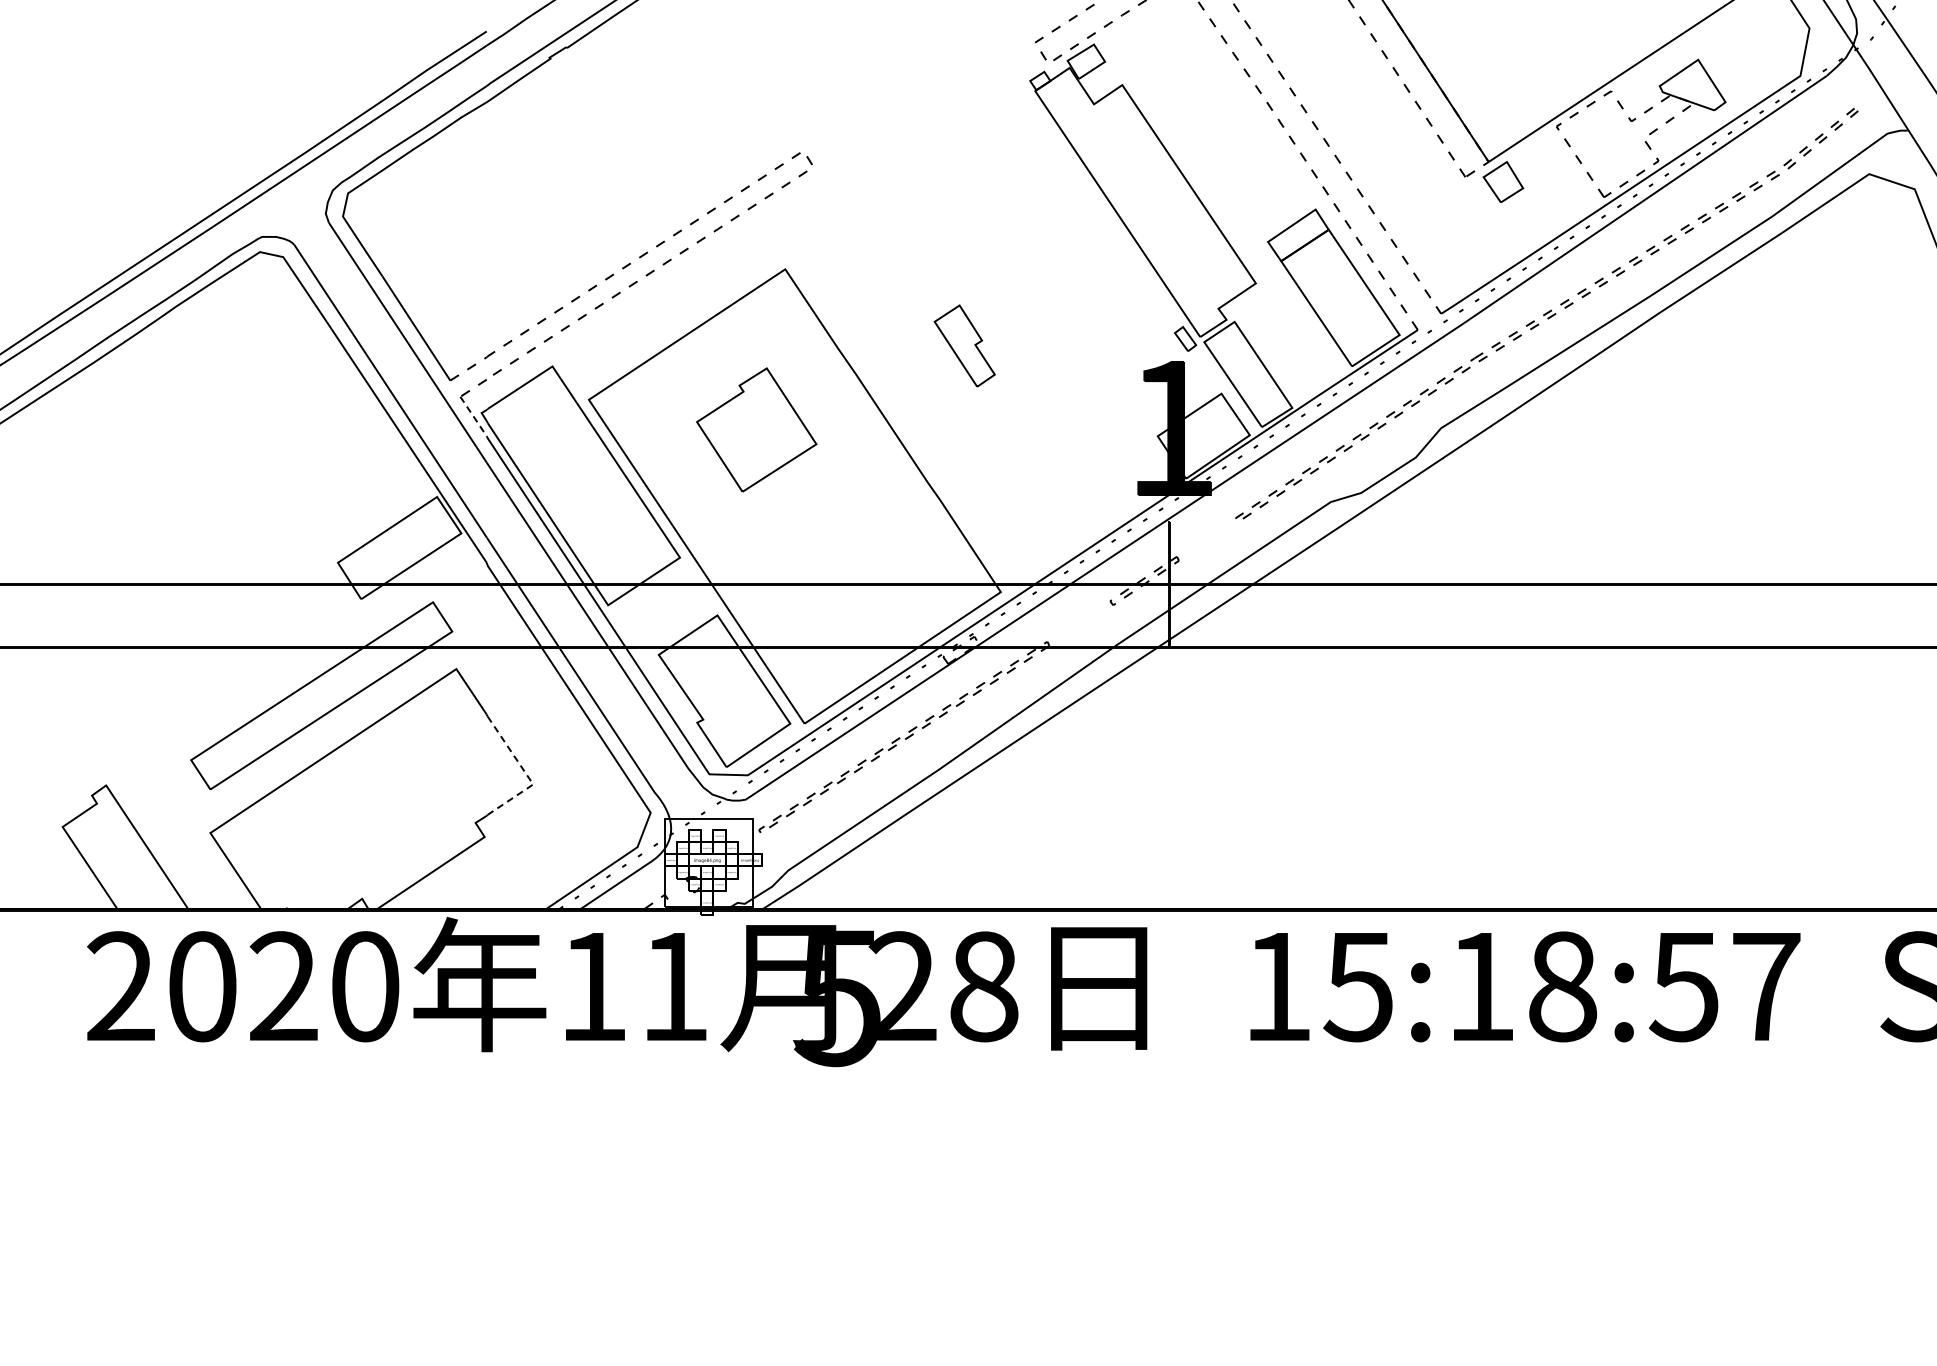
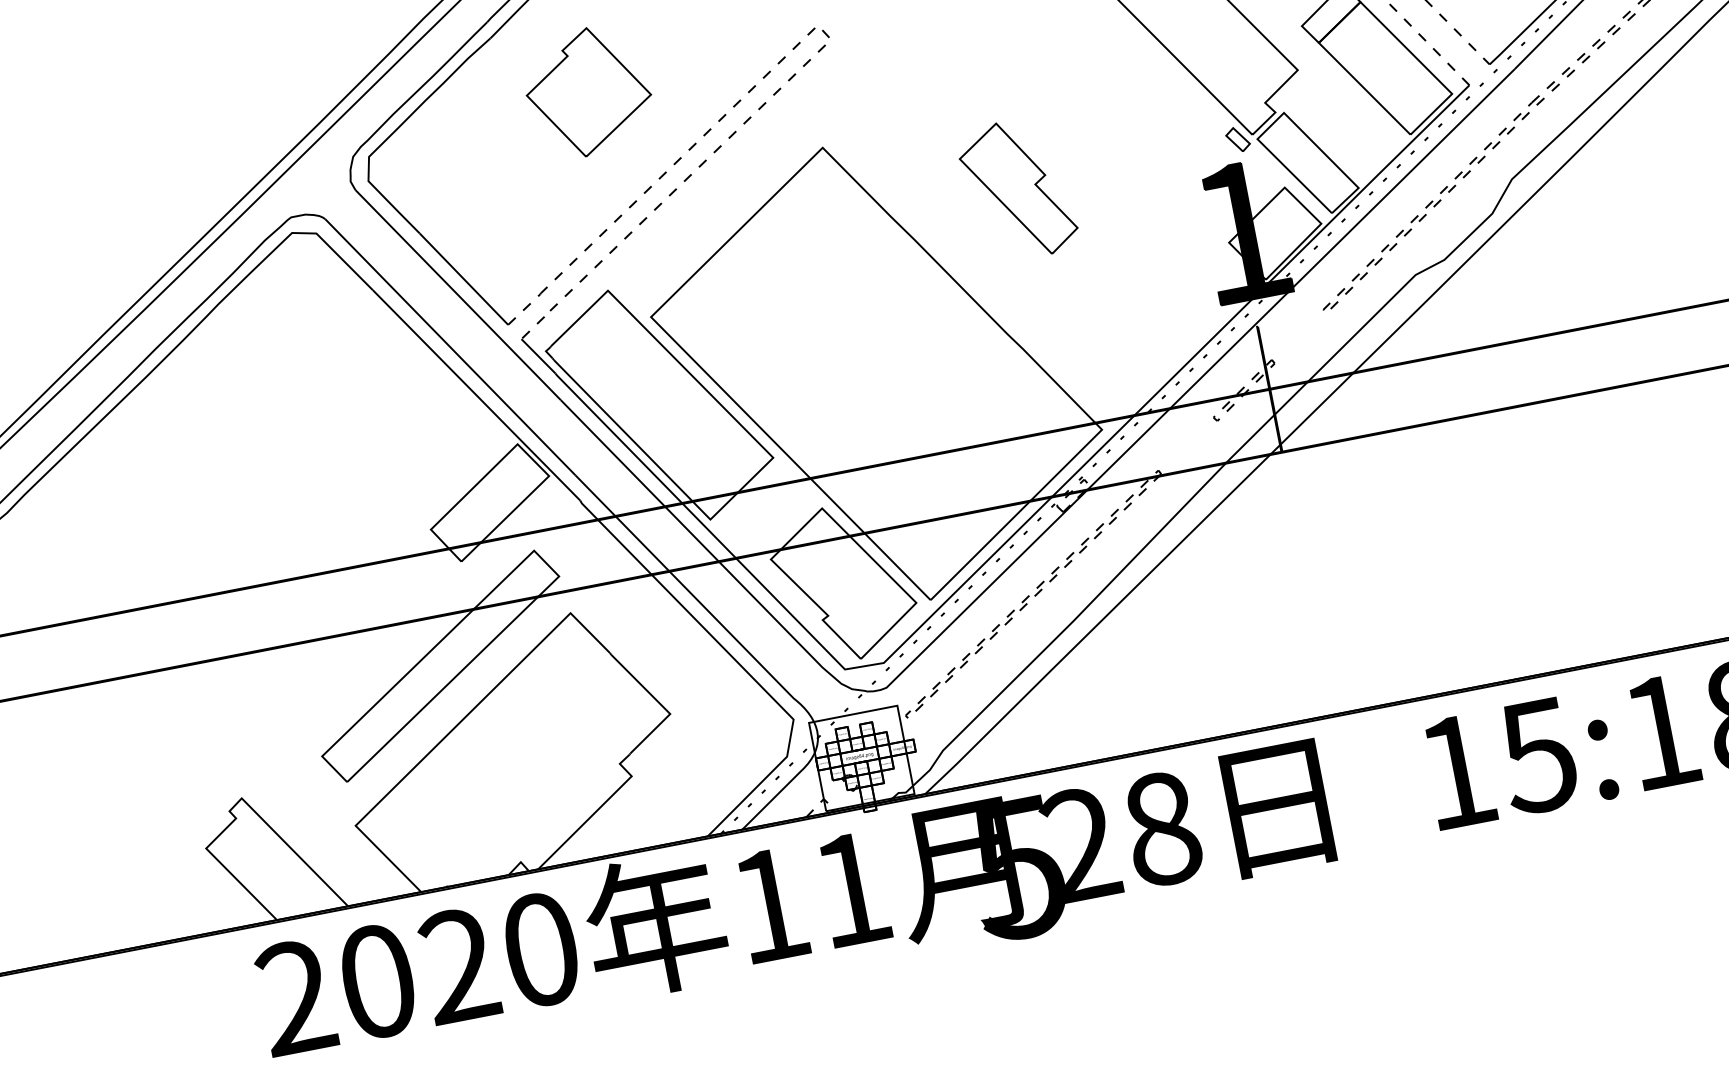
part: (964, 345) -> (1017, 189), size x1.67
line: (473, 416) -> (538, 356), dashed -> solid
part: (756, 429) -> (588, 91), moved
line: (526, 773) -> (661, 704), dashed -> solid

